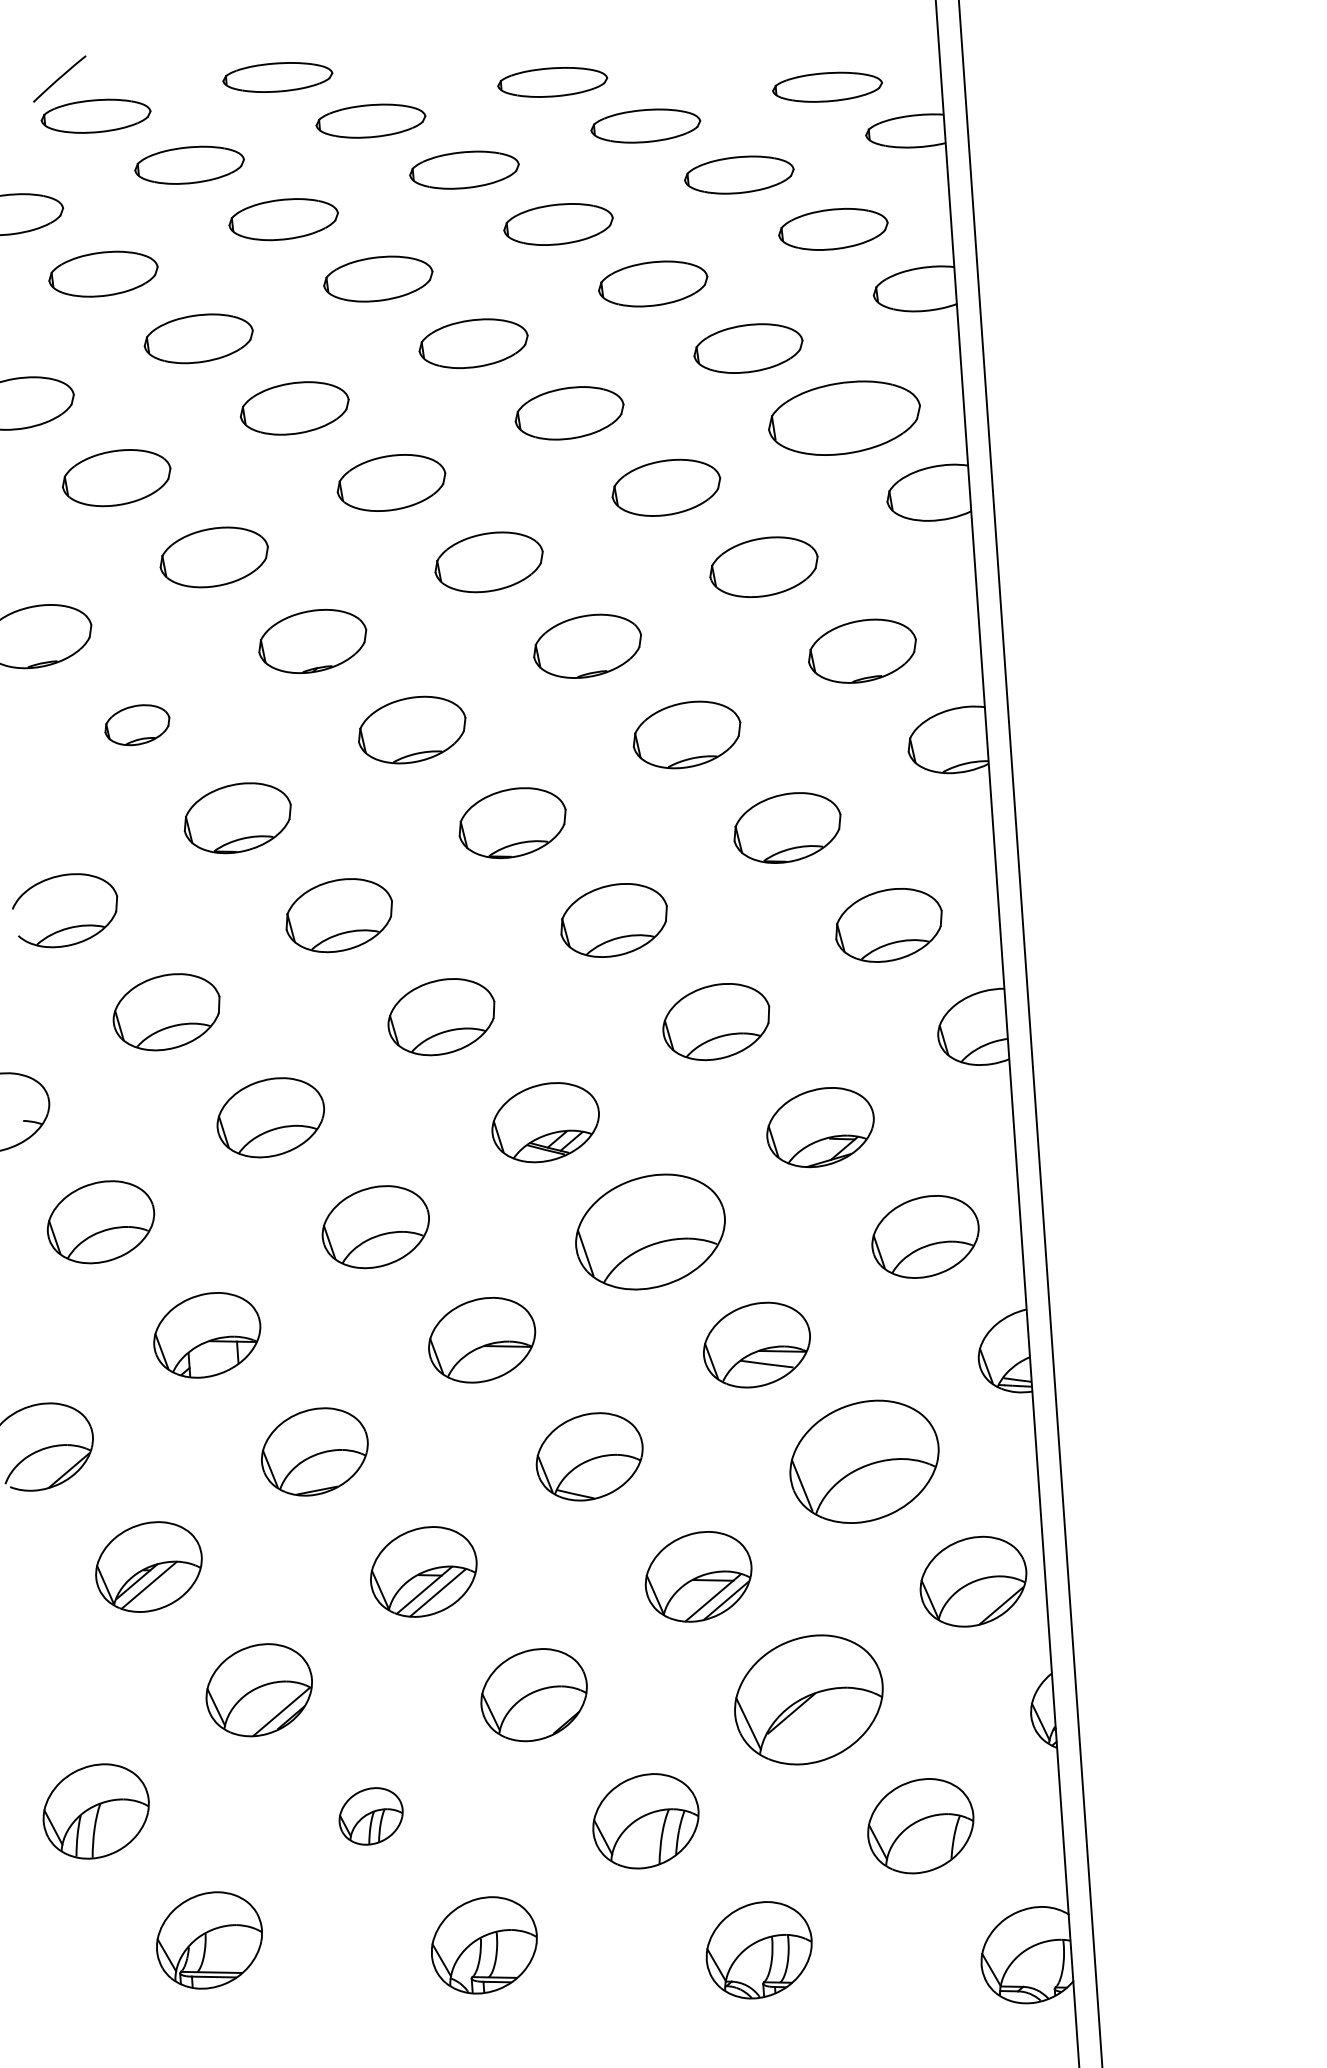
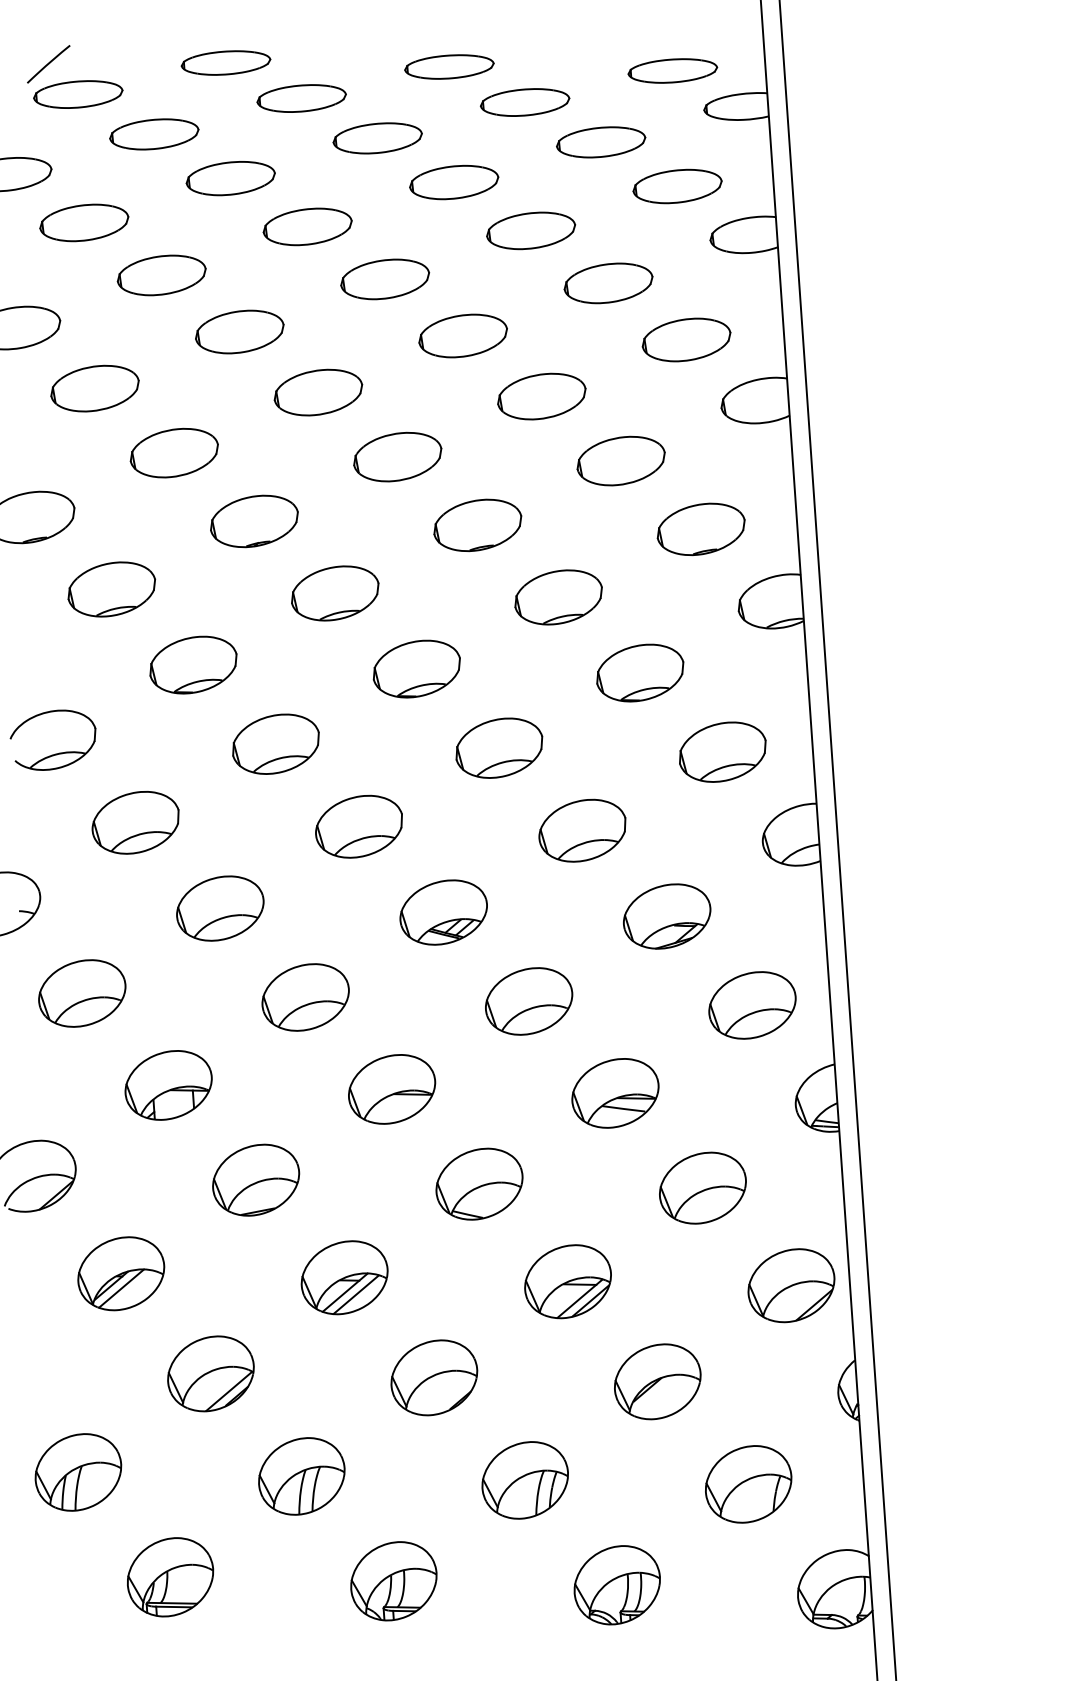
part: (844, 417) -> (686, 339), size x0.71
part: (136, 725) -> (111, 589), size x1.67
part: (651, 1232) -> (529, 1001), size x0.71
part: (864, 1460) -> (702, 1187), size x0.71
part: (808, 1699) -> (657, 1381), size x0.71
part: (370, 1816) -> (301, 1476), size x1.67

